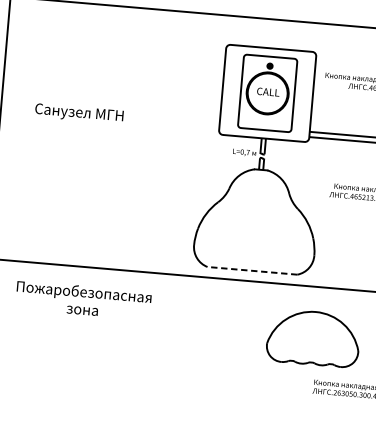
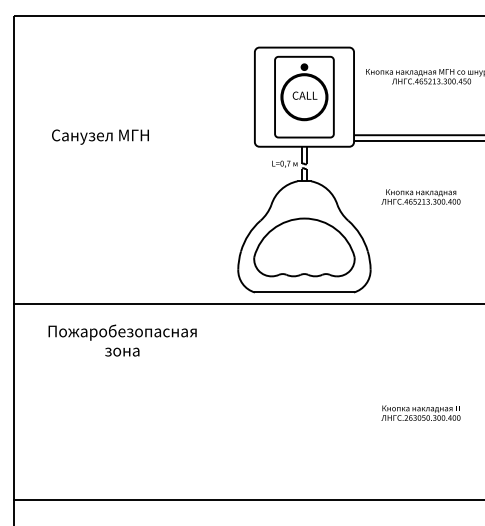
line: (251, 270) -> (303, 292), dashed -> solid
part: (313, 338) -> (304, 247), moved

